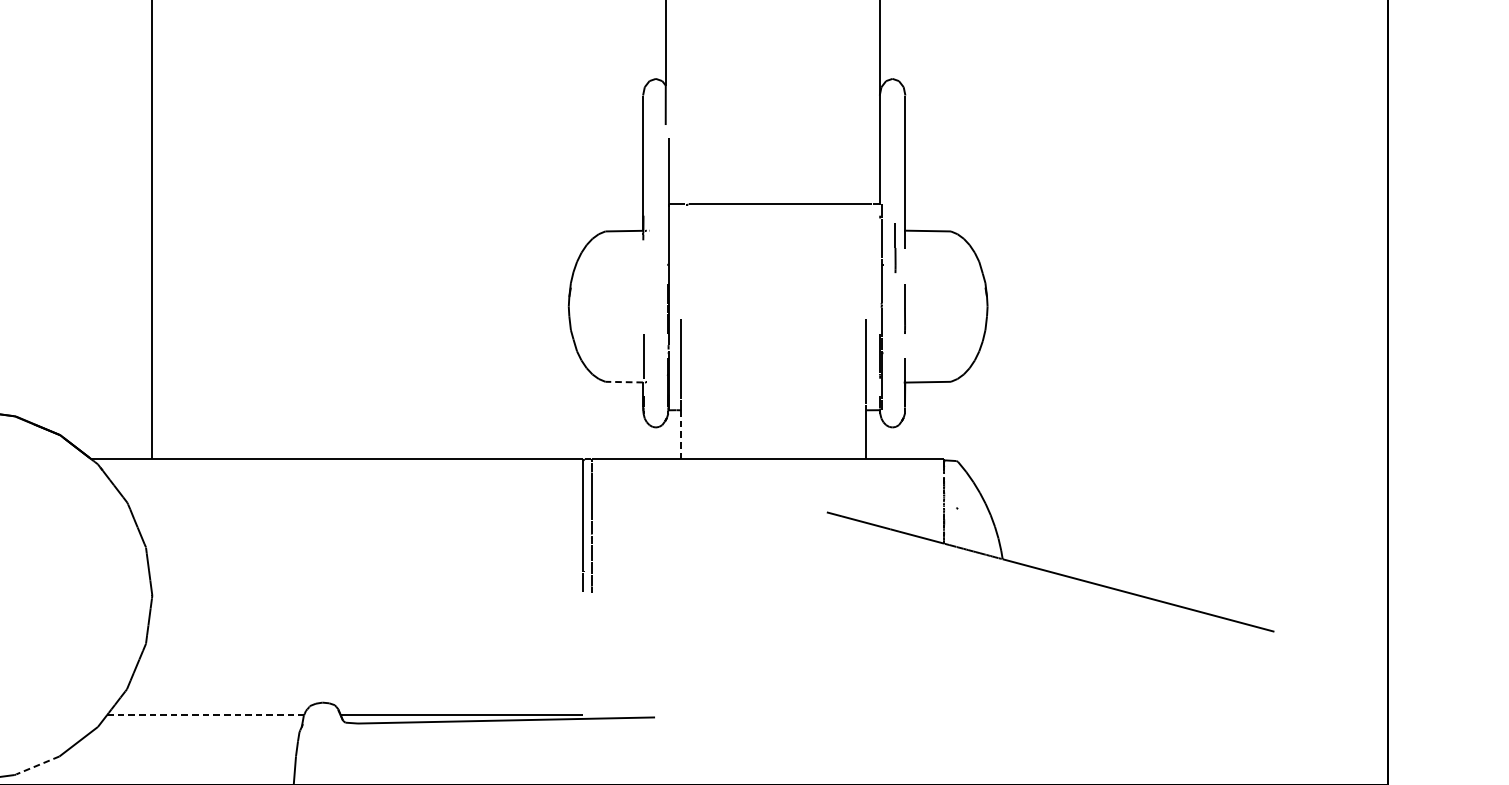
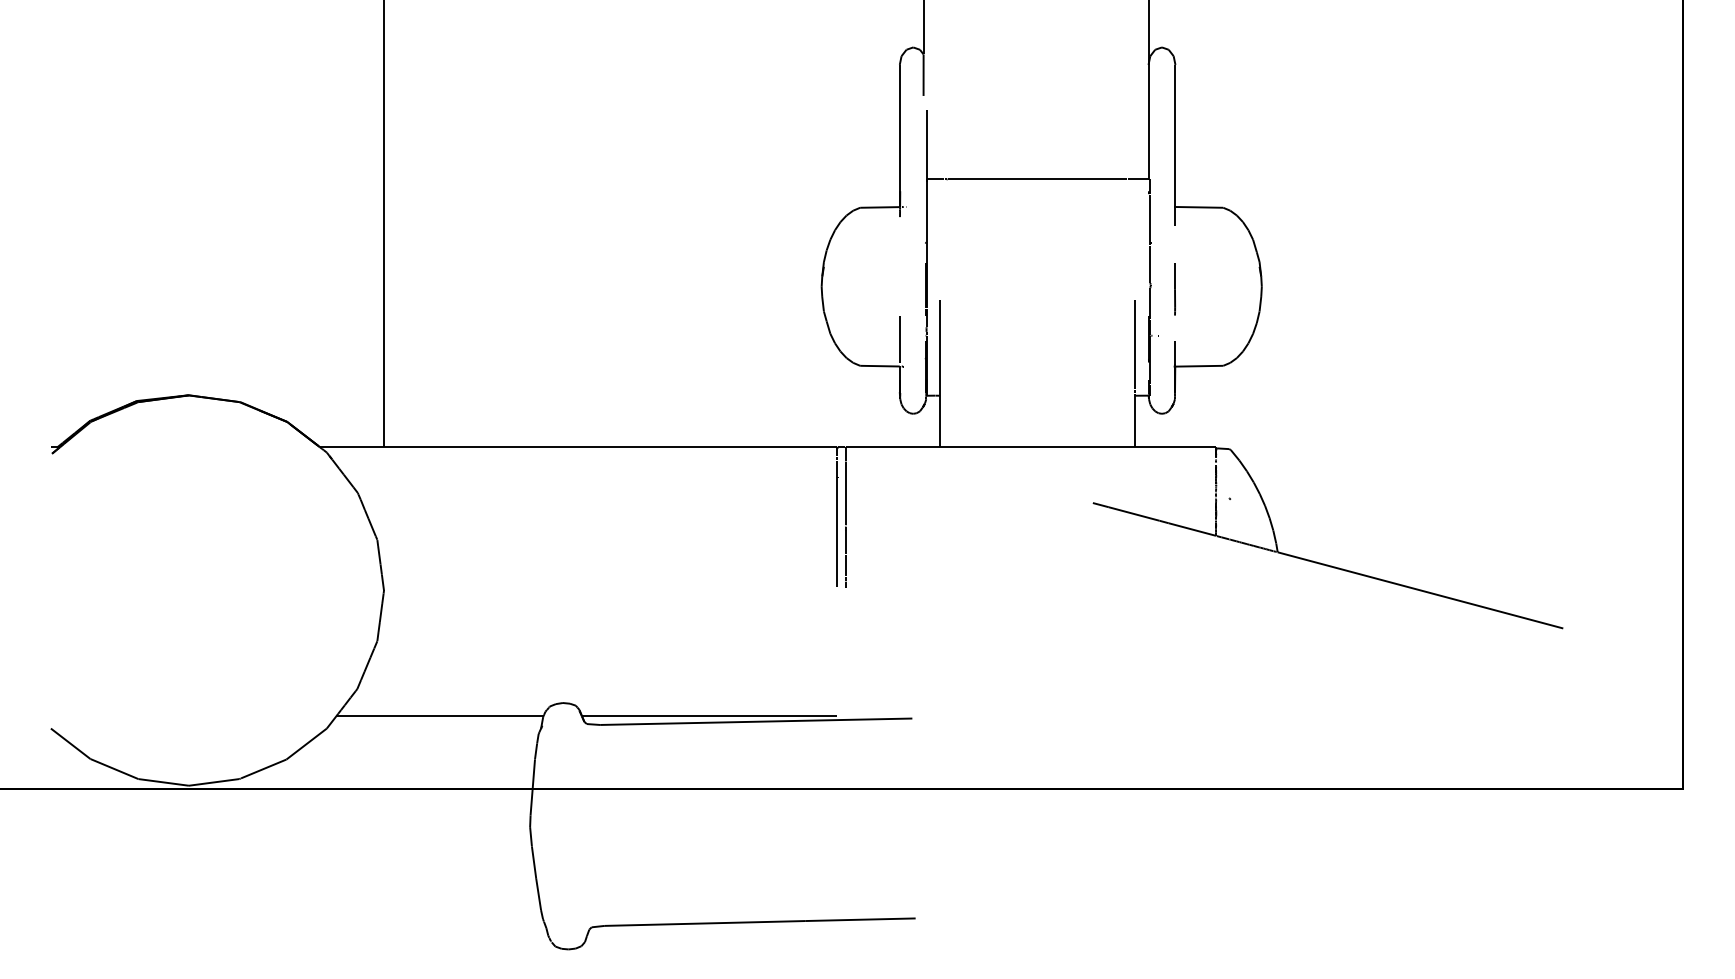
line: (894, 248) -> (1164, 225), removed
line: (623, 382) -> (879, 366), dashed -> solid
line: (680, 434) -> (939, 421), dashed -> solid
line: (205, 715) -> (439, 716), dashed -> solid
line: (37, 764) -> (263, 768), dashed -> solid

